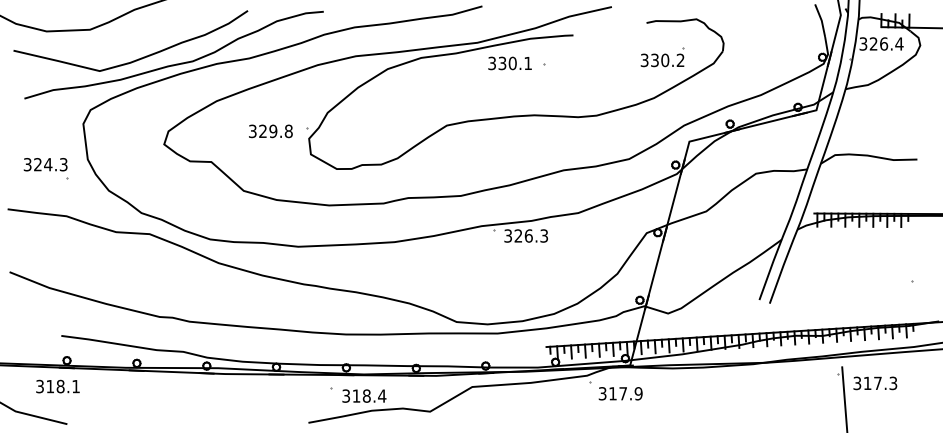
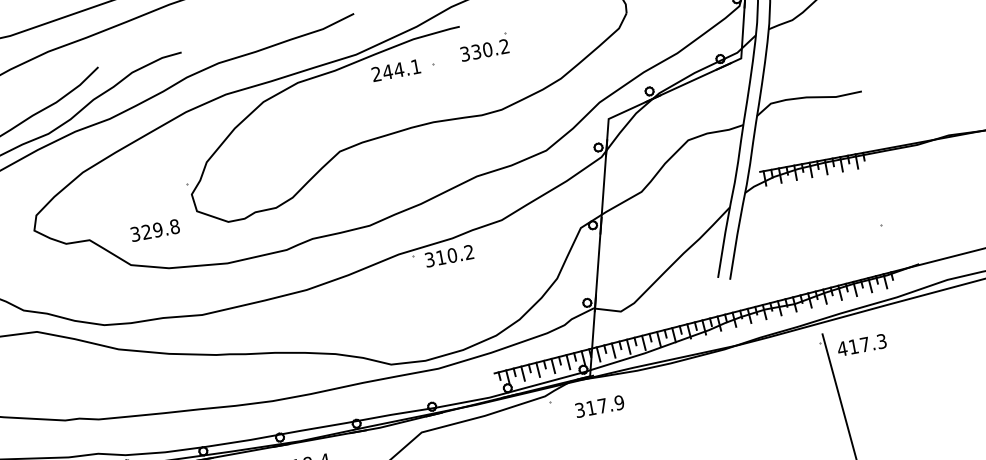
part: (662, 57) -> (484, 47), moved
text: (502, 63) -> (387, 72), 330.1 -> 244.1
text: (270, 131) -> (154, 230), moved
text: (530, 235) -> (454, 254), 326.3 -> 310.2
text: (857, 383) -> (842, 348), 317.3 -> 417.3
text: (620, 393) -> (599, 406), moved

